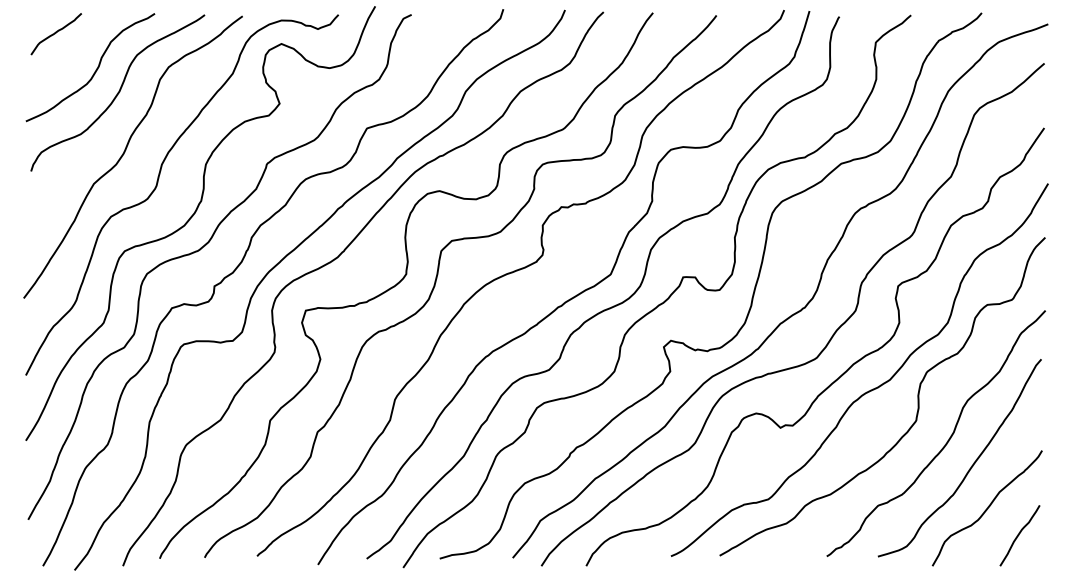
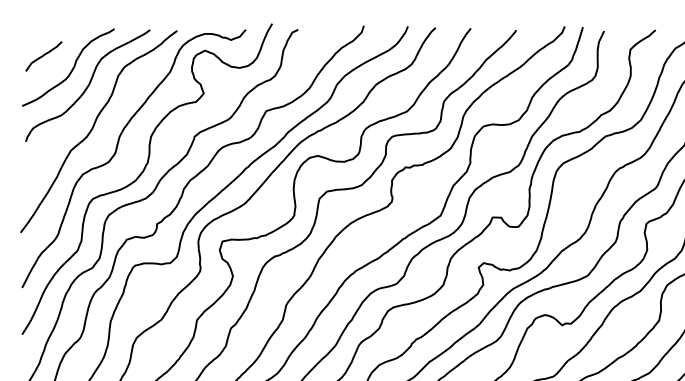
curve: (55, 34) -> (43, 56), moved

